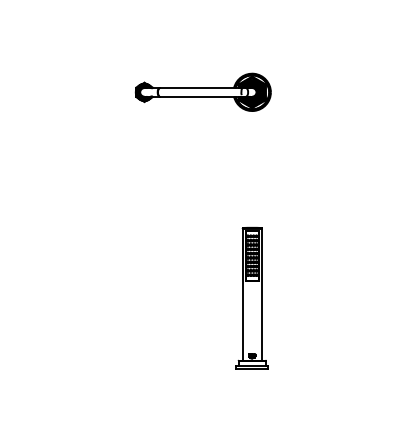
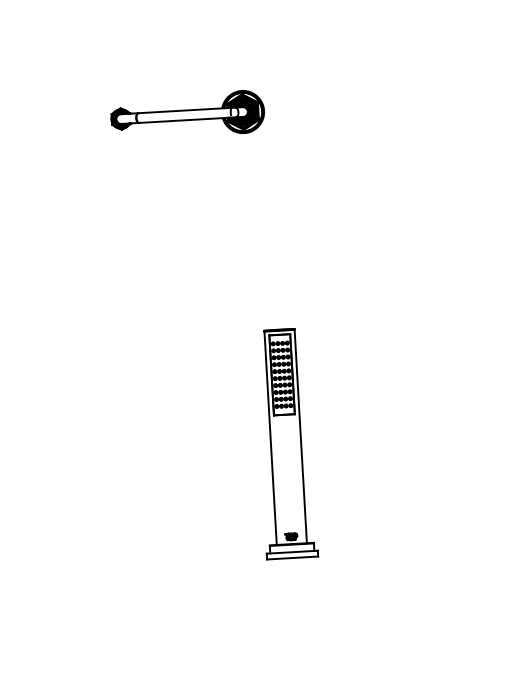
part: (202, 91) -> (186, 114), size x0.7

